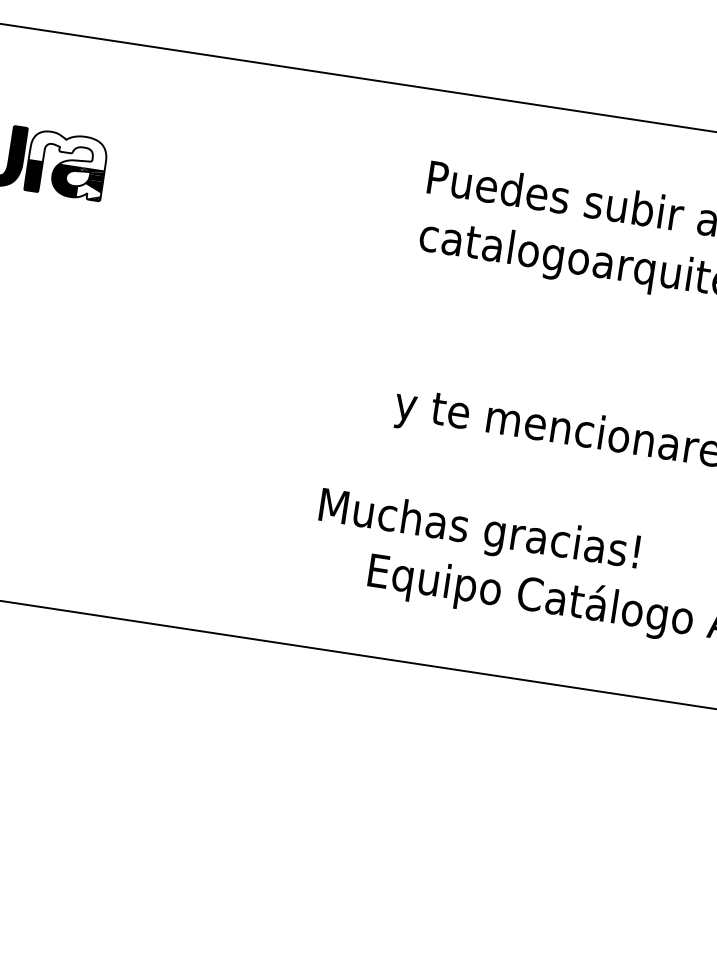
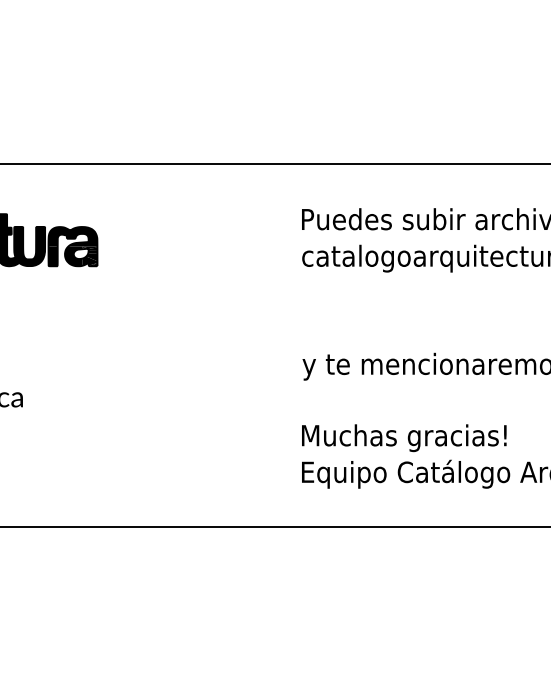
fill: (68, 149) -> (72, 236), added
fill: (89, 190) -> (89, 260), added
text: (479, 532) -> (404, 438), moved

